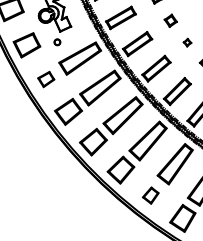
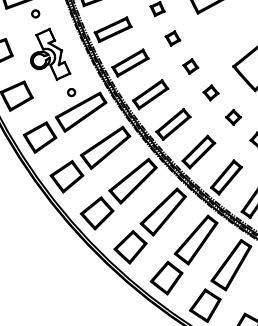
part: (57, 42) -> (71, 92), moved
part: (187, 42) -> (210, 92), size x1.67
part: (45, 79) -> (39, 137), size x1.67
part: (150, 195) -> (166, 277), size x1.67

